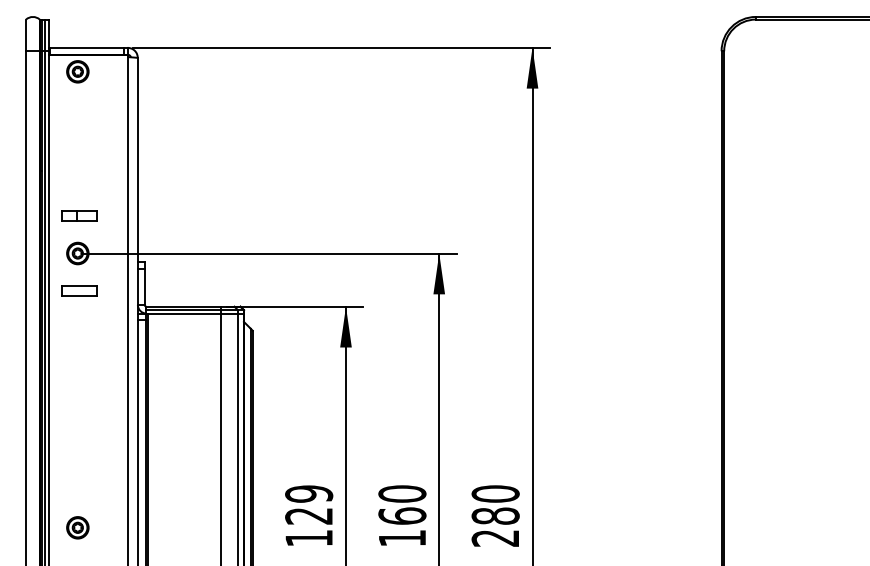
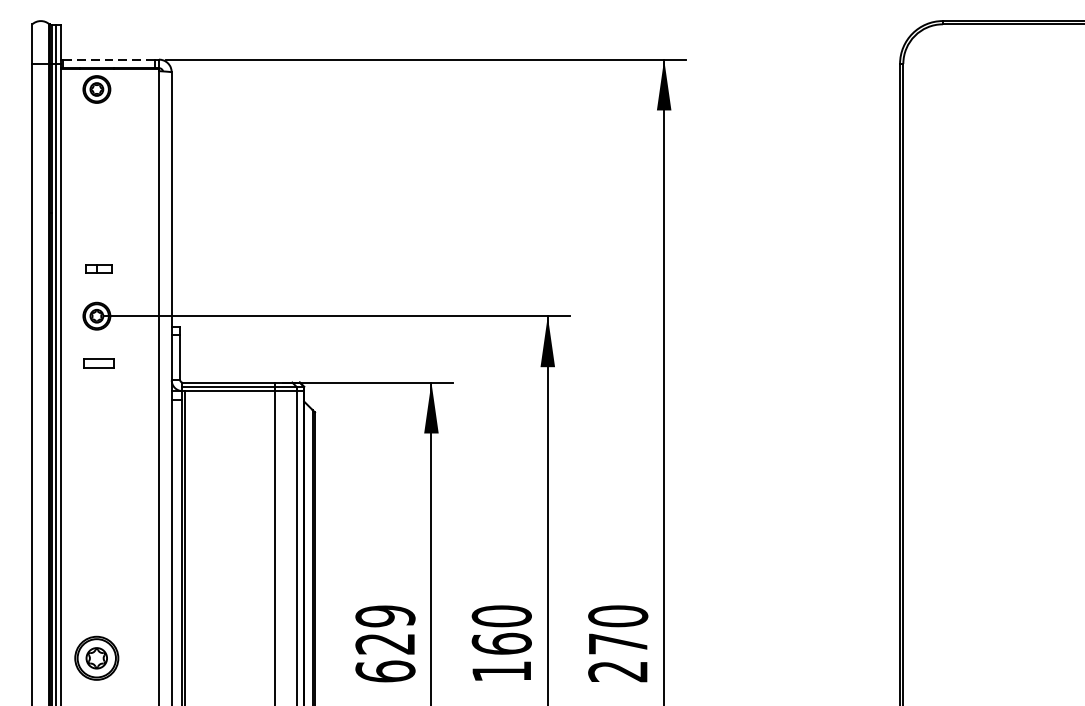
line: (87, 47) -> (108, 59), solid -> dashed
part: (79, 215) -> (98, 268), size x0.6
part: (79, 290) -> (98, 362), size x0.7
text: (495, 515) -> (617, 643), 280 -> 270
part: (77, 527) -> (96, 658), size x1.6
text: (309, 537) -> (385, 670), 129 -> 629

